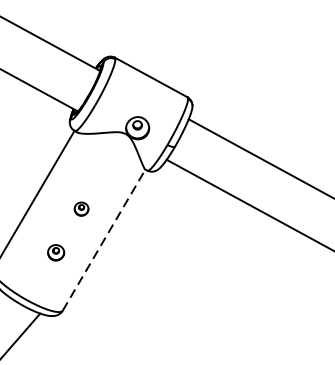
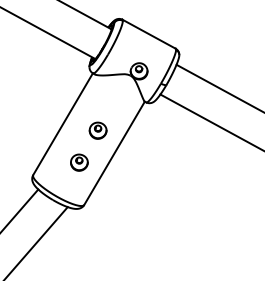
part: (80, 208) -> (97, 130), size x1.67
line: (104, 240) -> (114, 153), dashed -> solid
part: (56, 252) -> (79, 162), size x1.43

